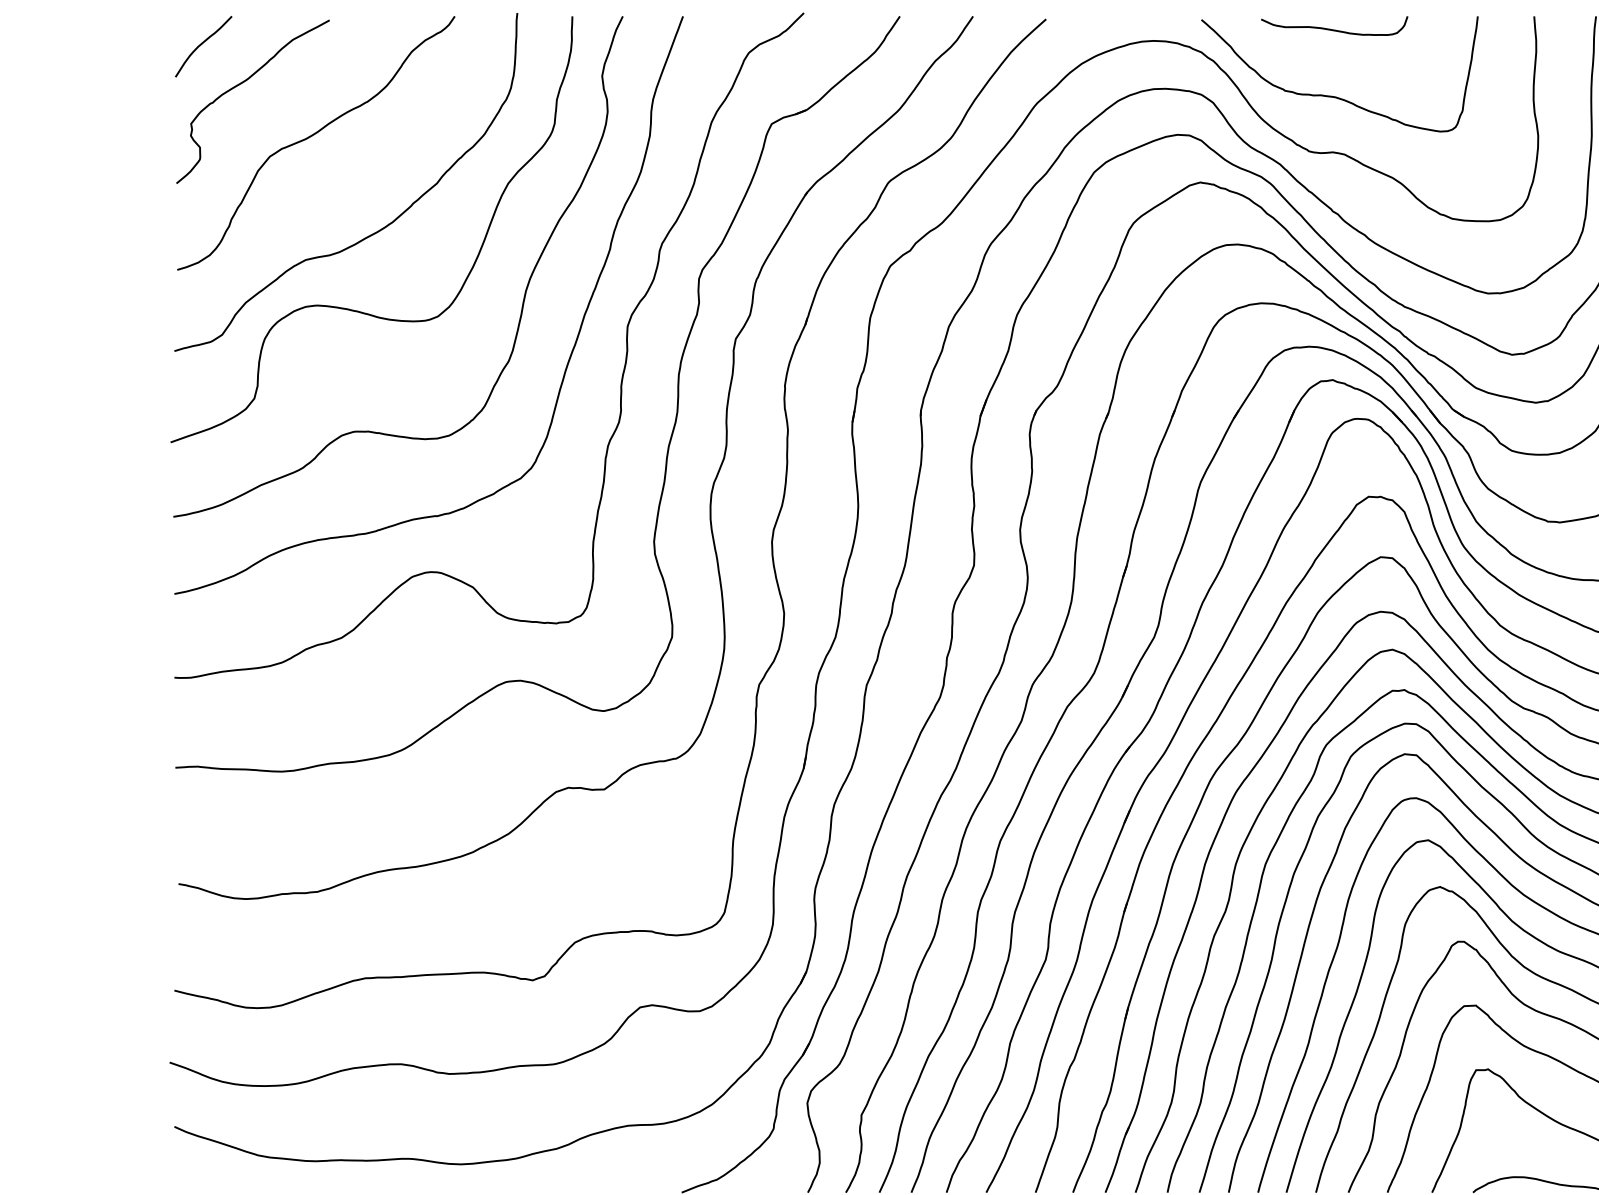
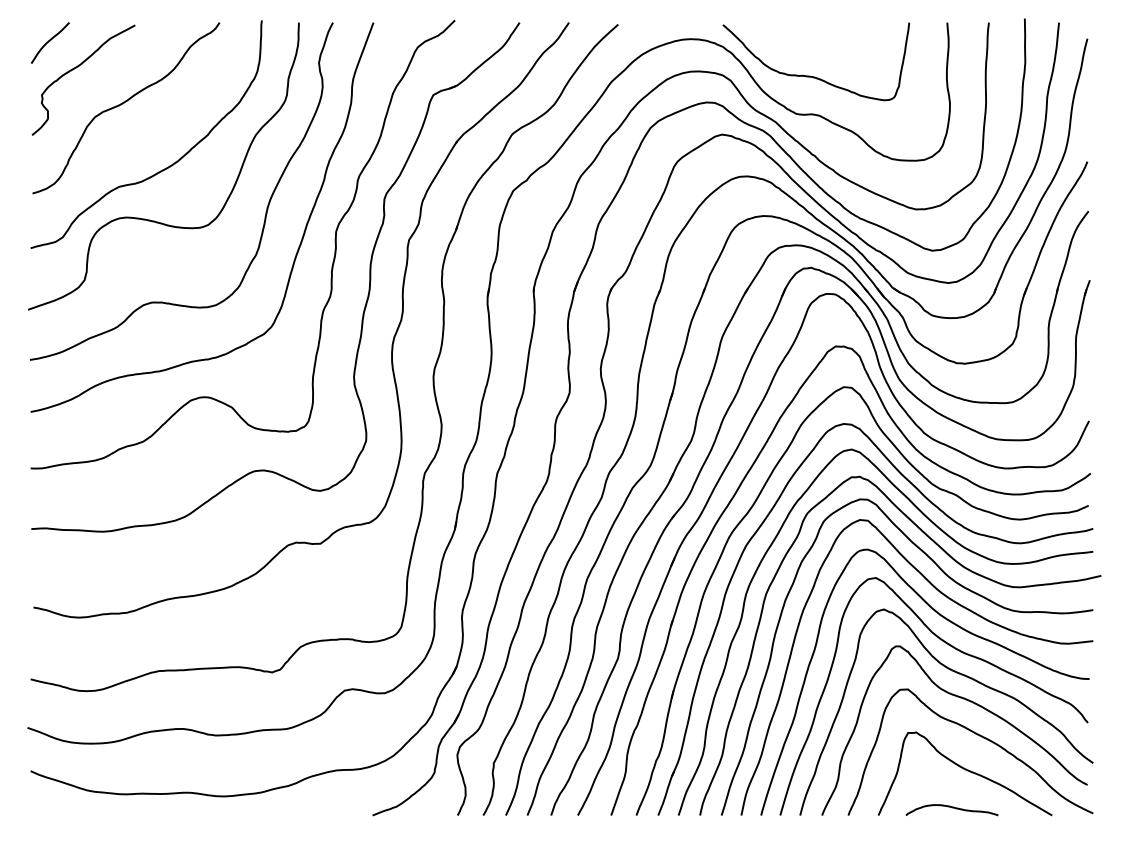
curve: (1334, 29) -> (812, 31), removed

